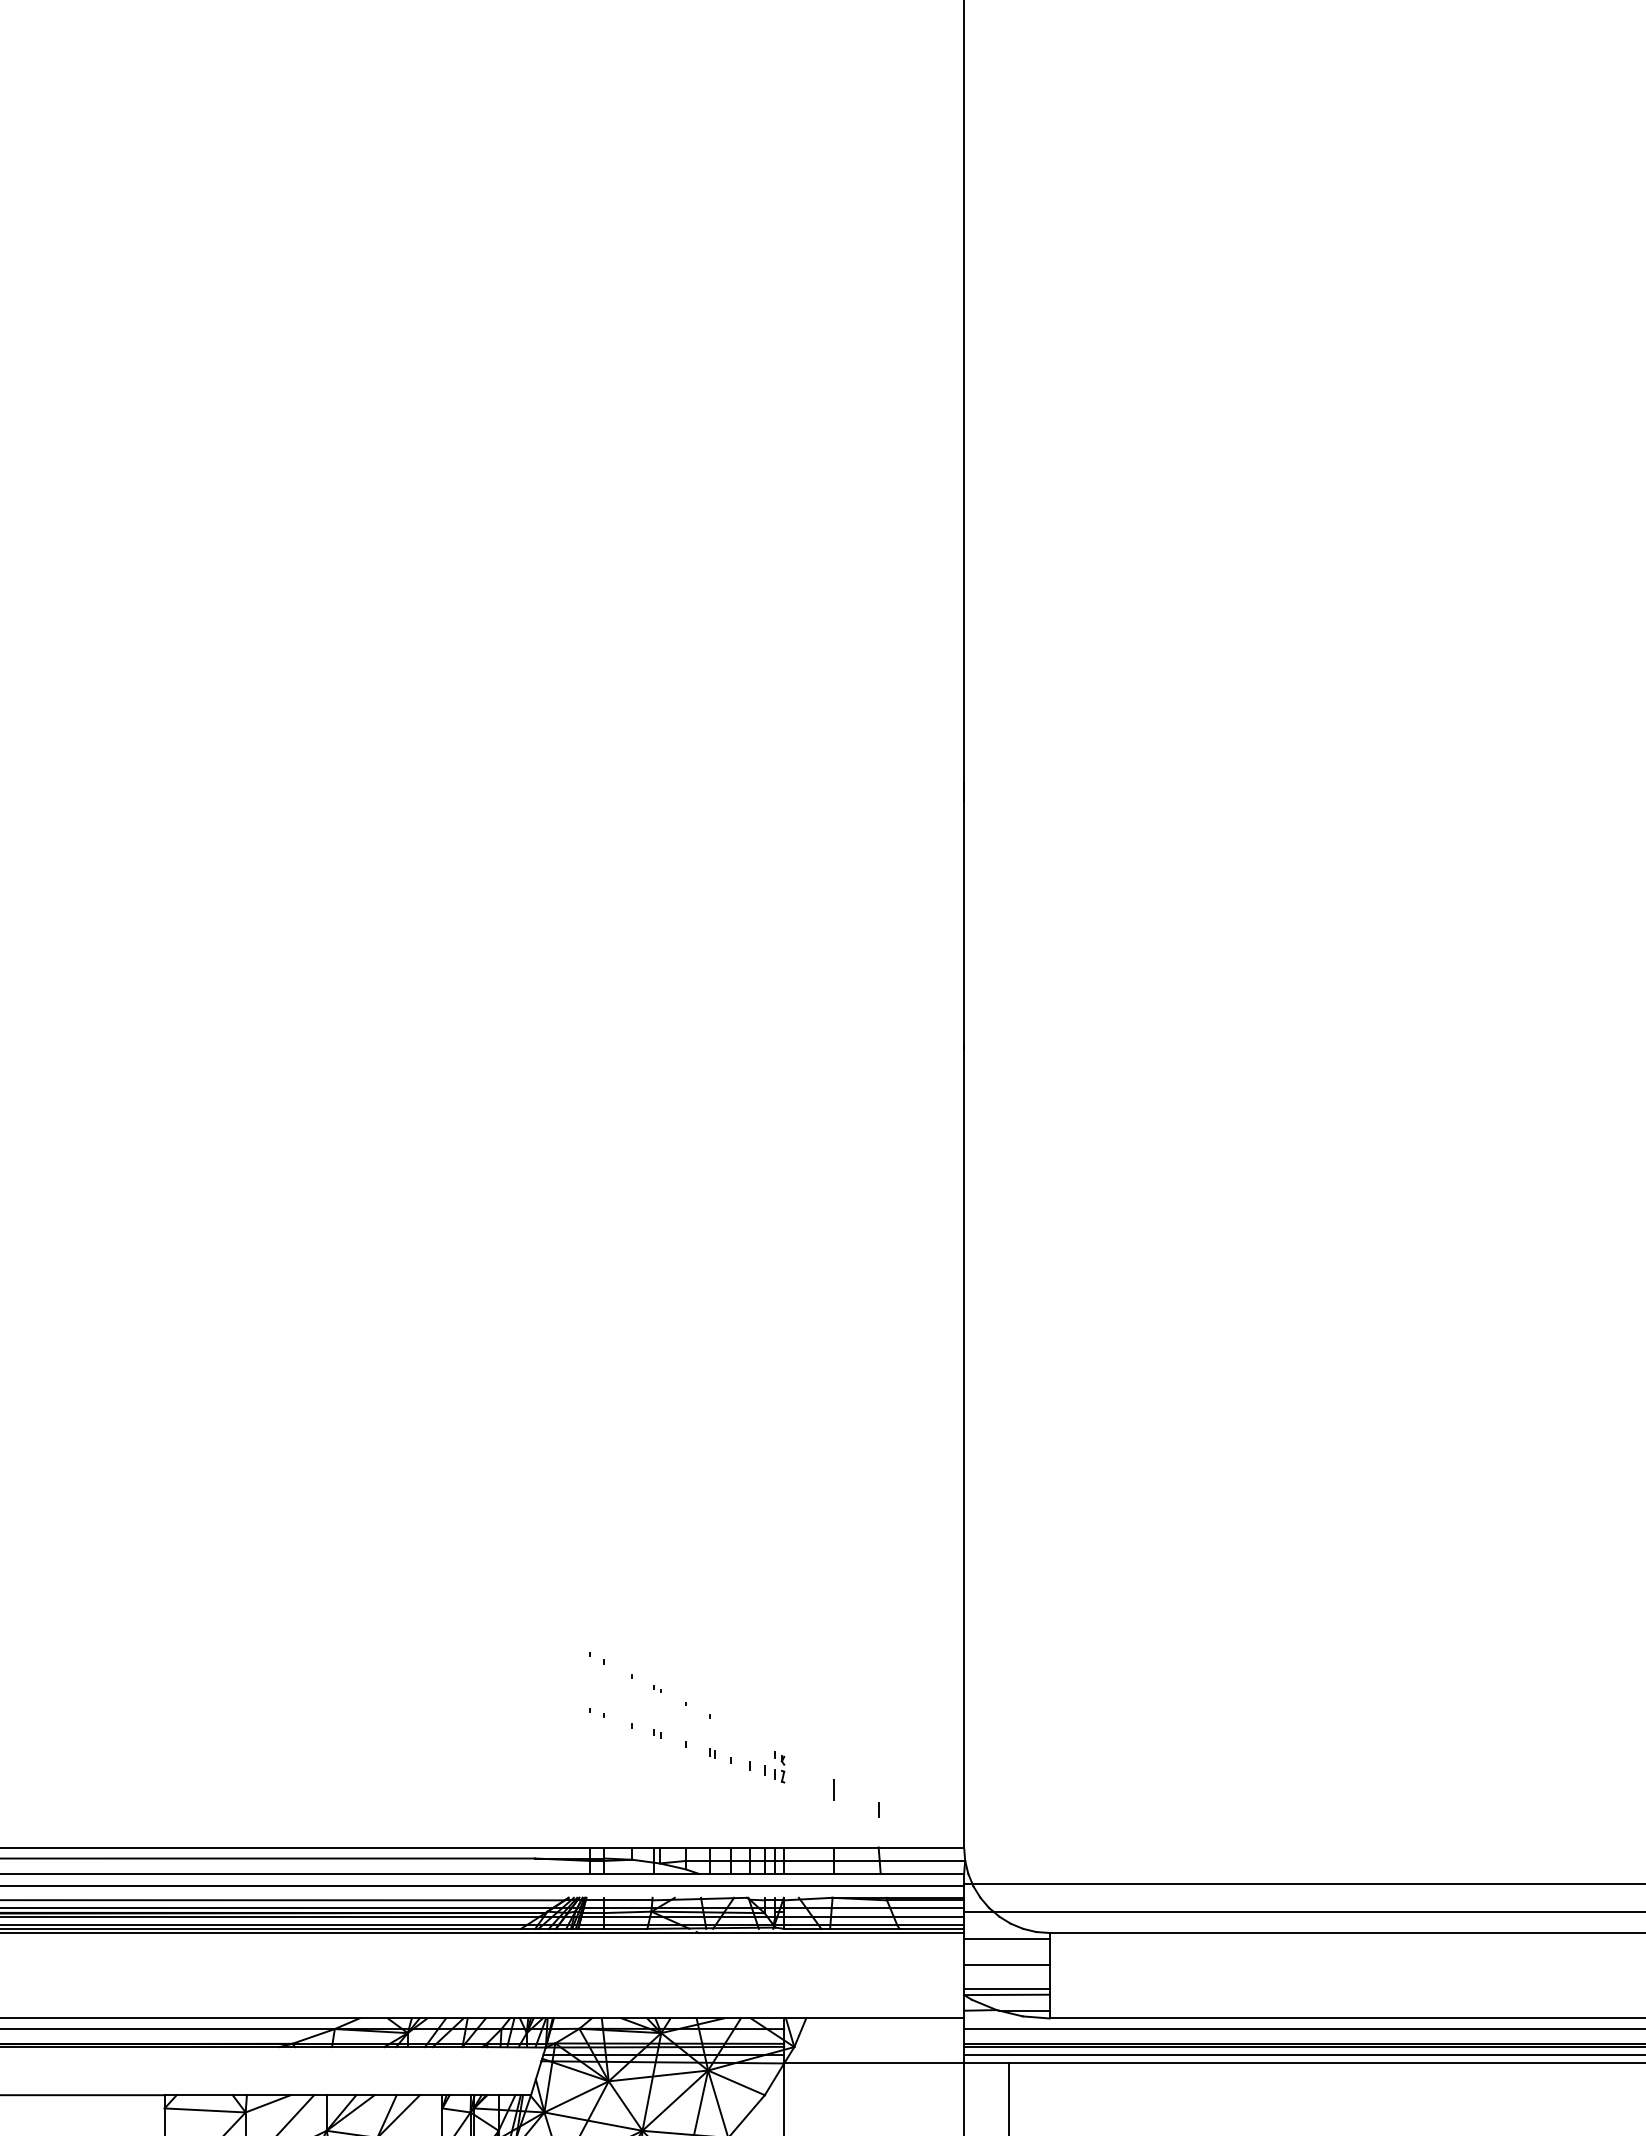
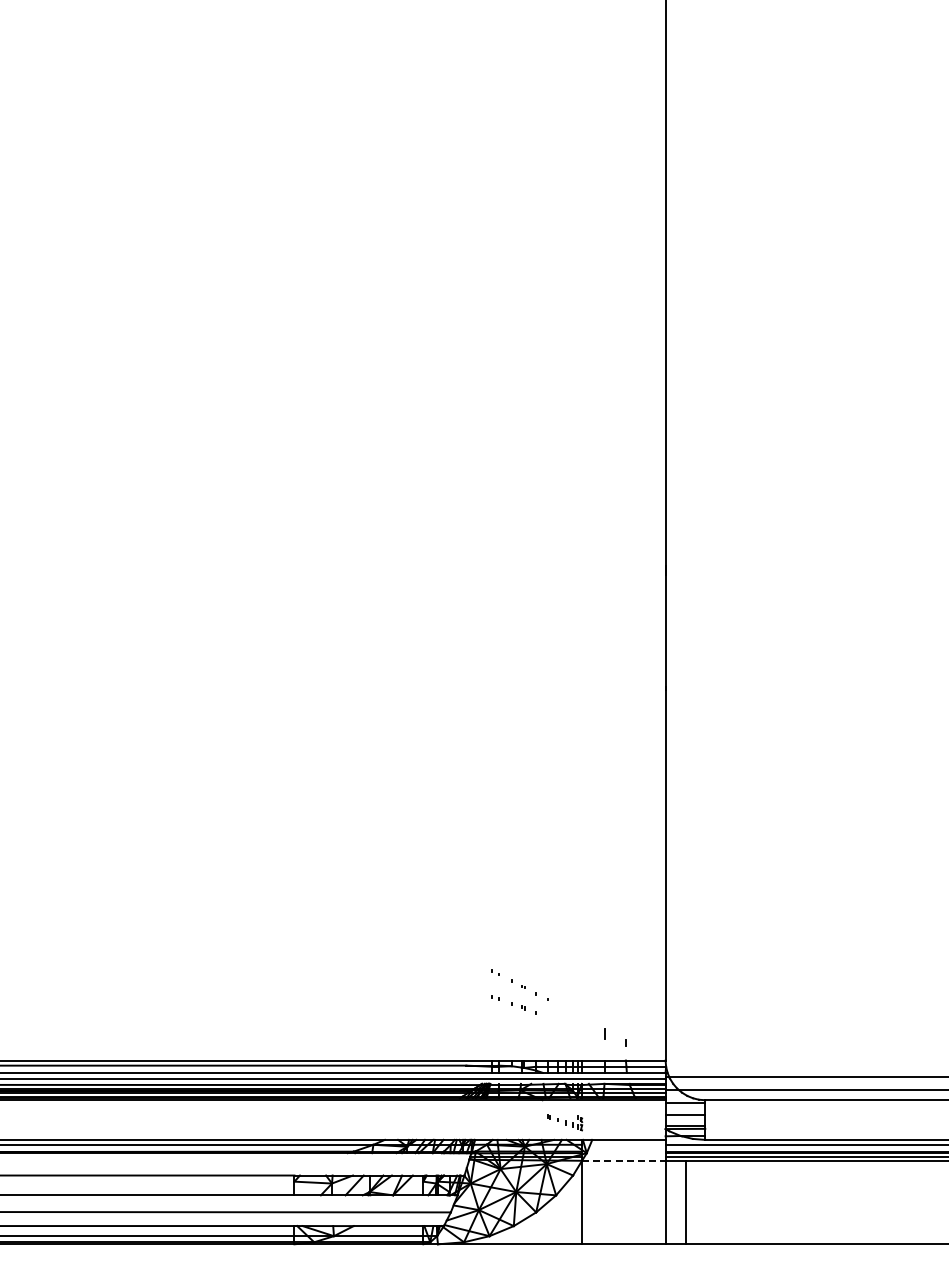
part: (748, 1765) -> (565, 1122), moved
line: (873, 2062) -> (623, 1160), solid -> dashed

